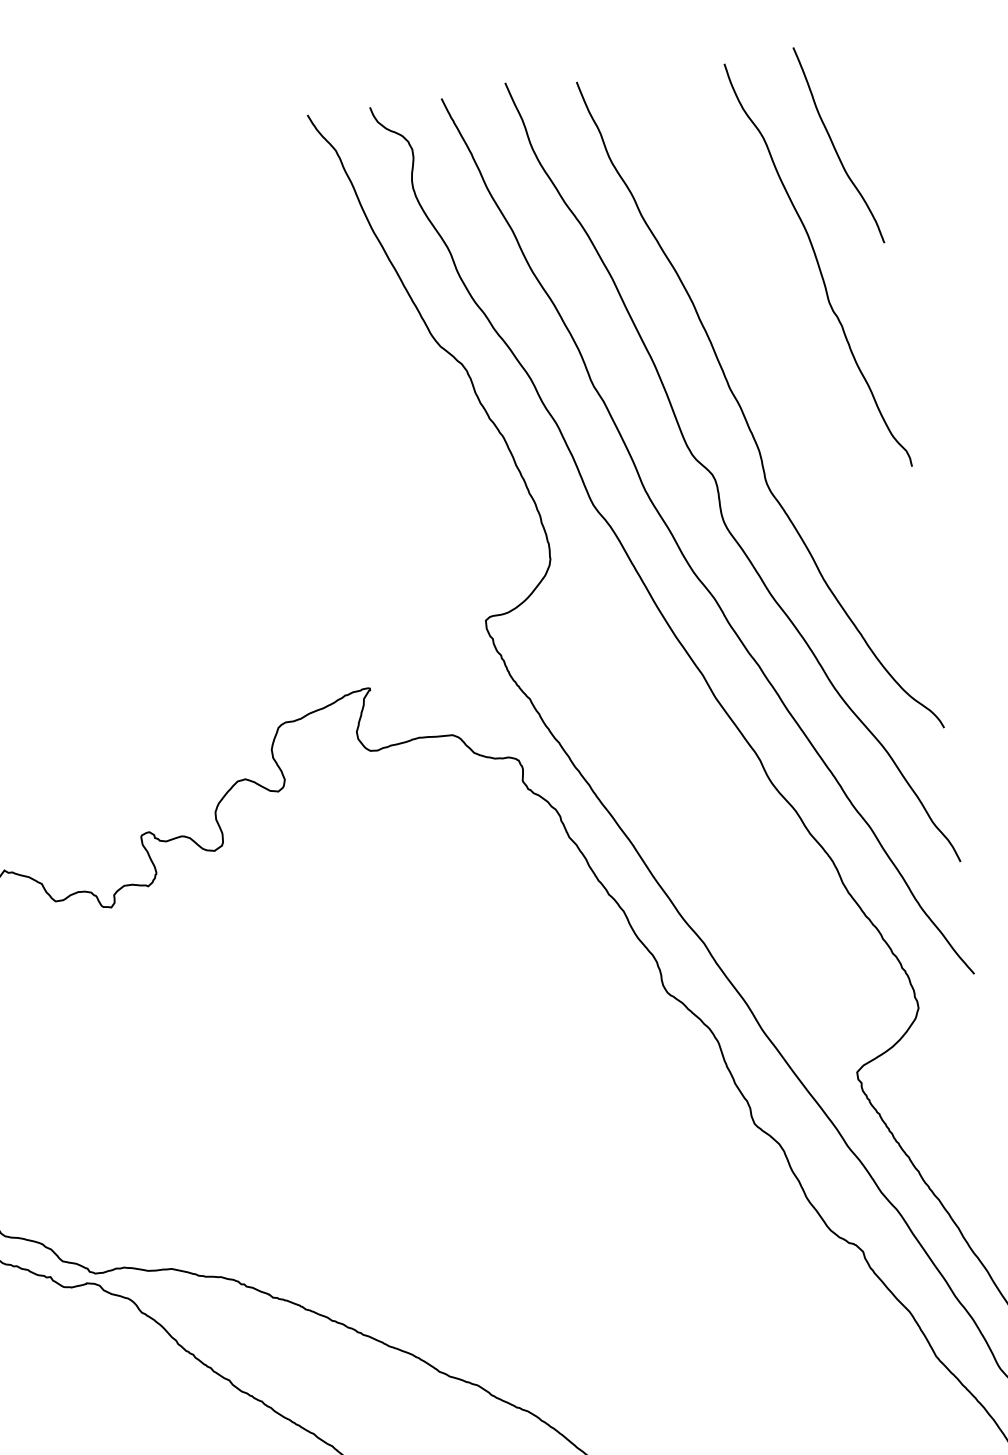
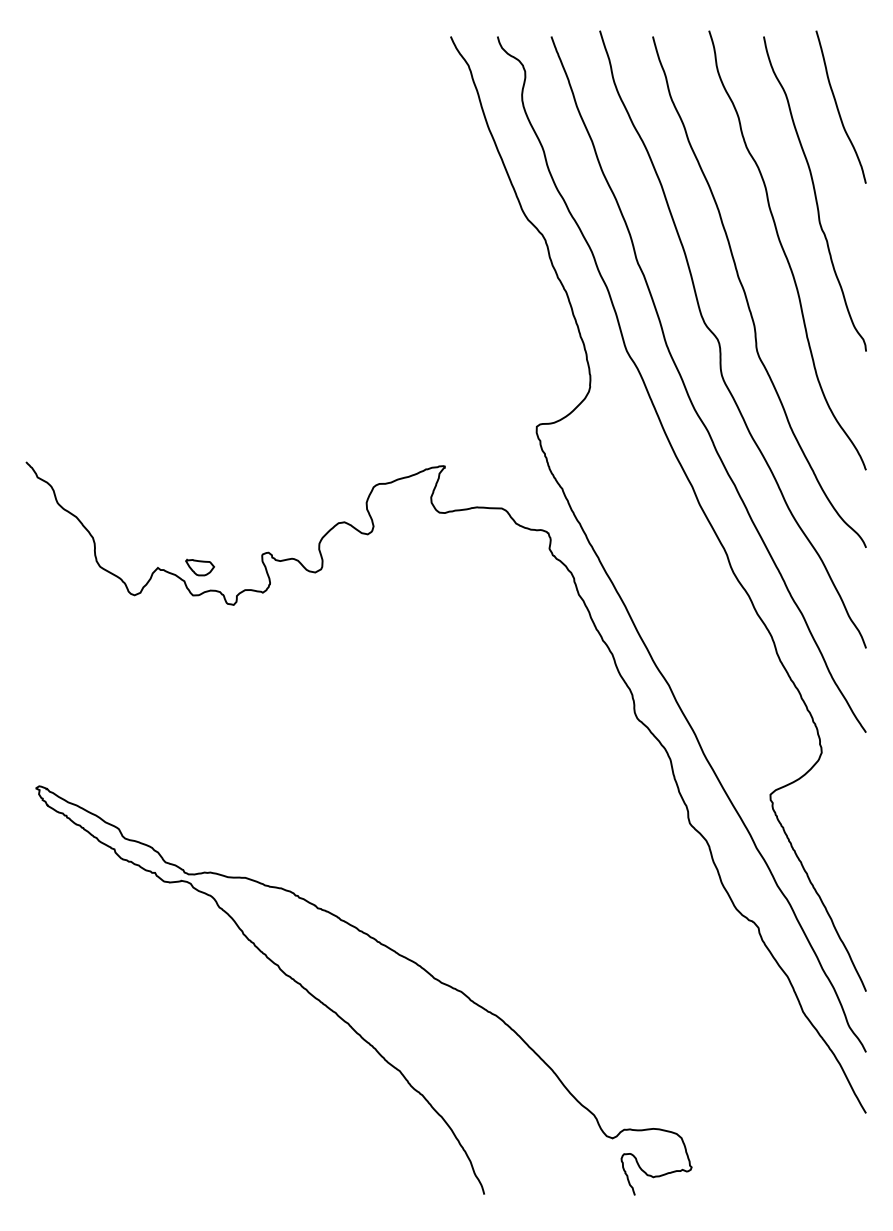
curve: (788, 347) -> (785, 252), added
part: (59, 863) -> (199, 567), added

